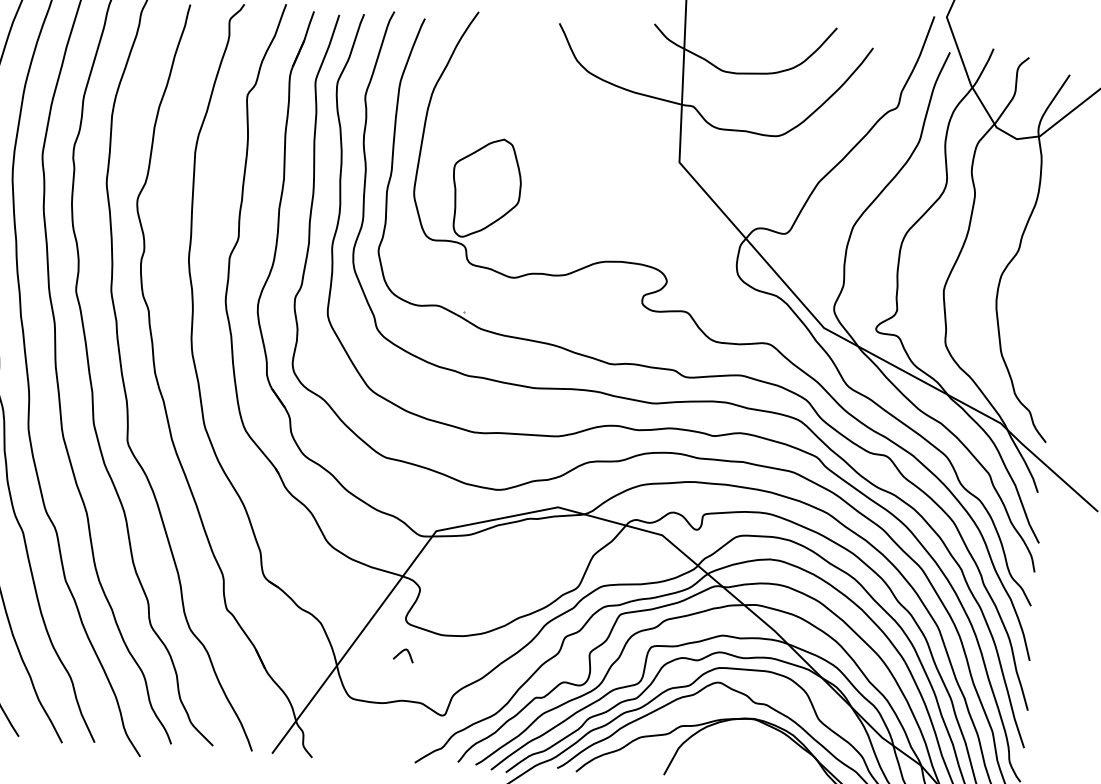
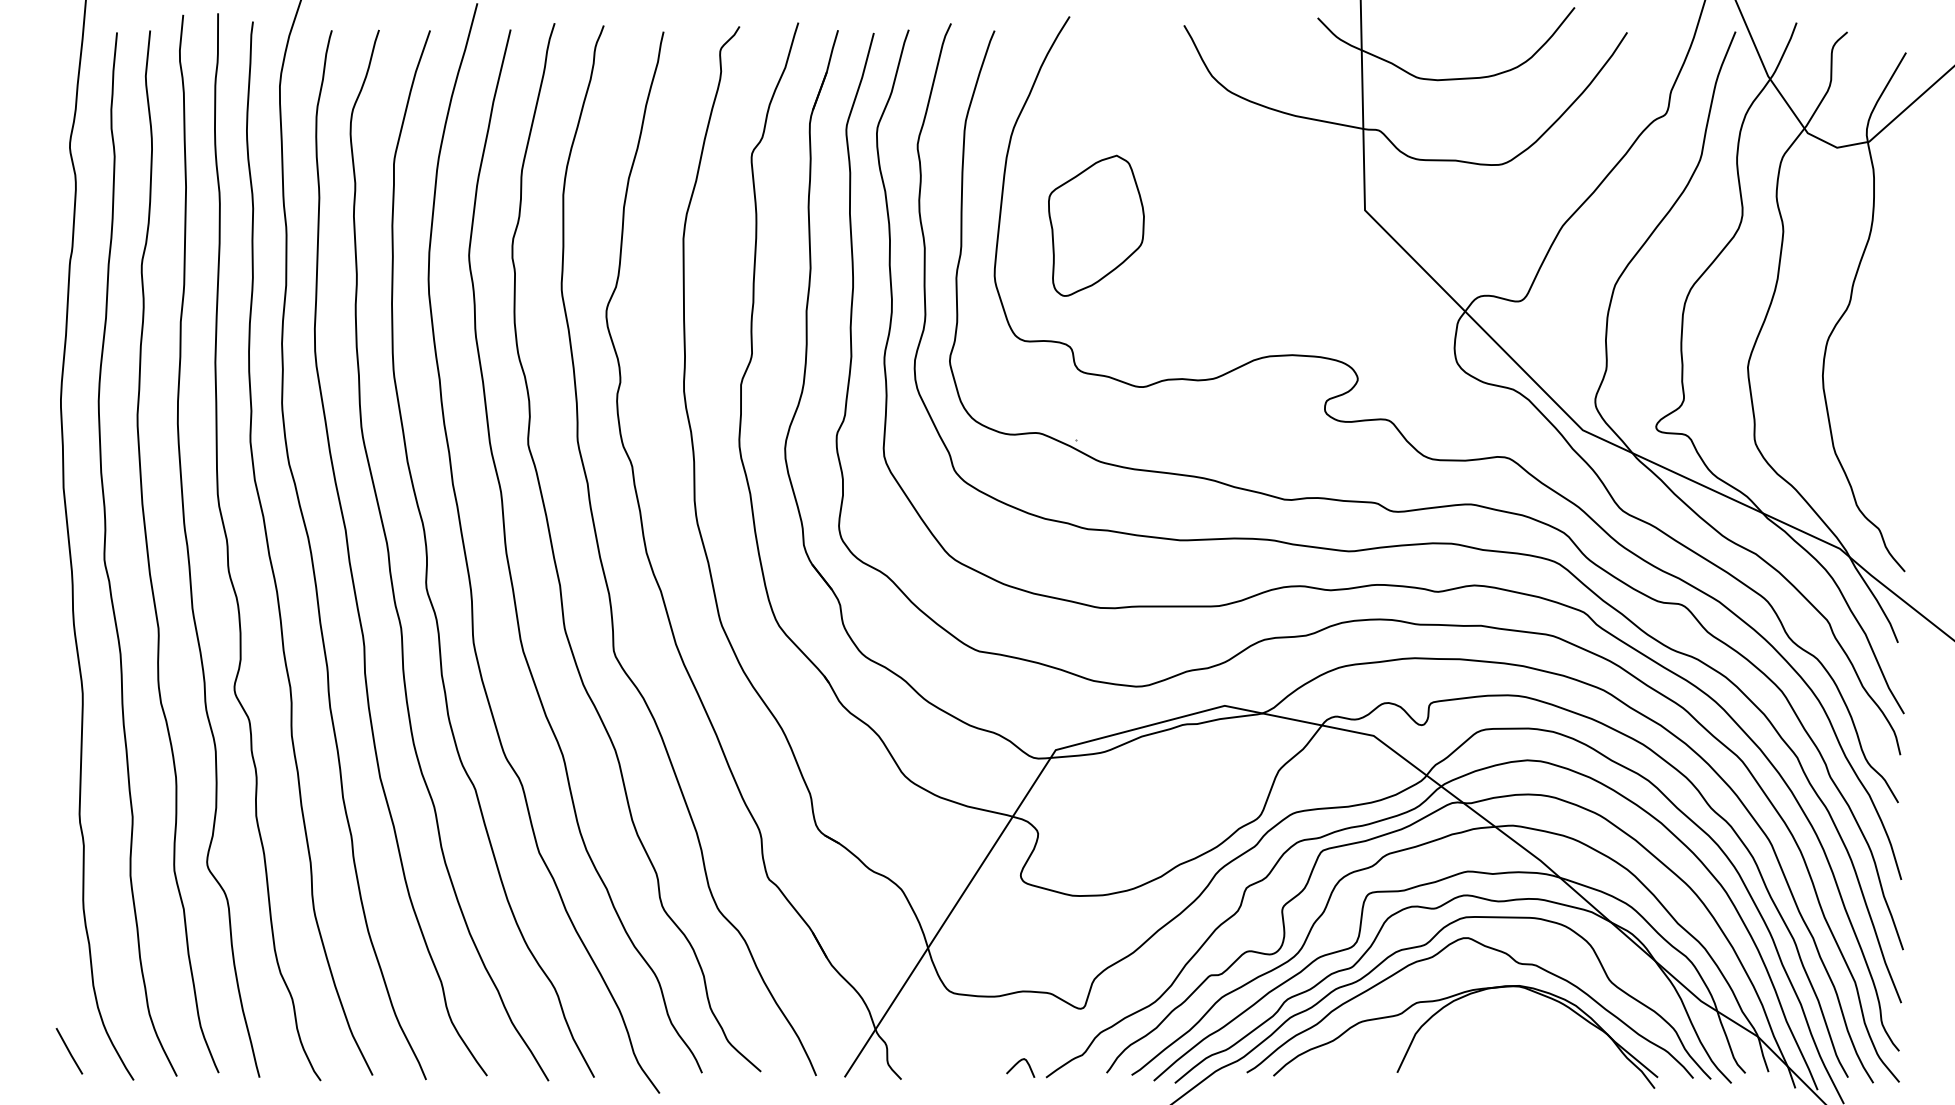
part: (486, 188) -> (1096, 225), moved
curve: (401, 653) -> (1017, 1064), moved

